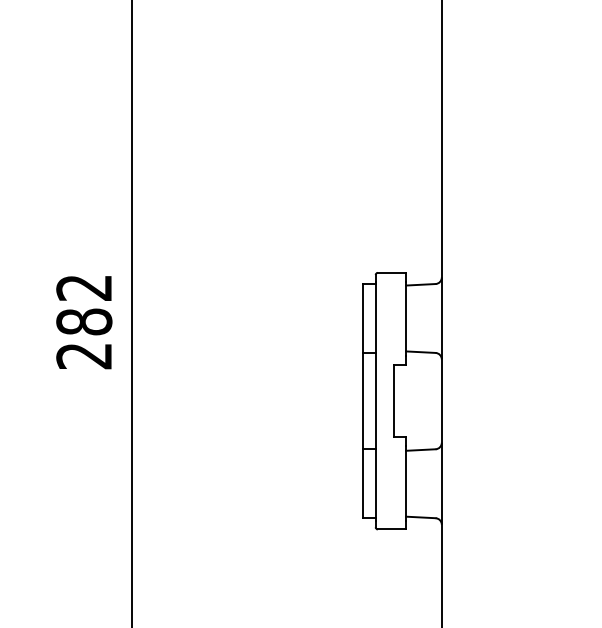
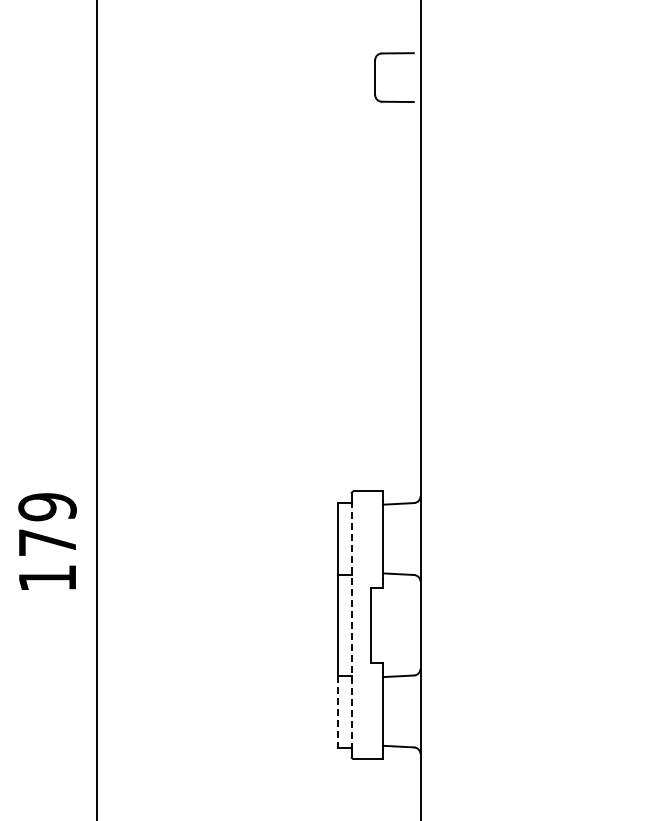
text: (84, 321) -> (47, 542), 282 -> 179
line: (375, 401) -> (351, 625), solid -> dashed
line: (362, 483) -> (337, 711), solid -> dashed

